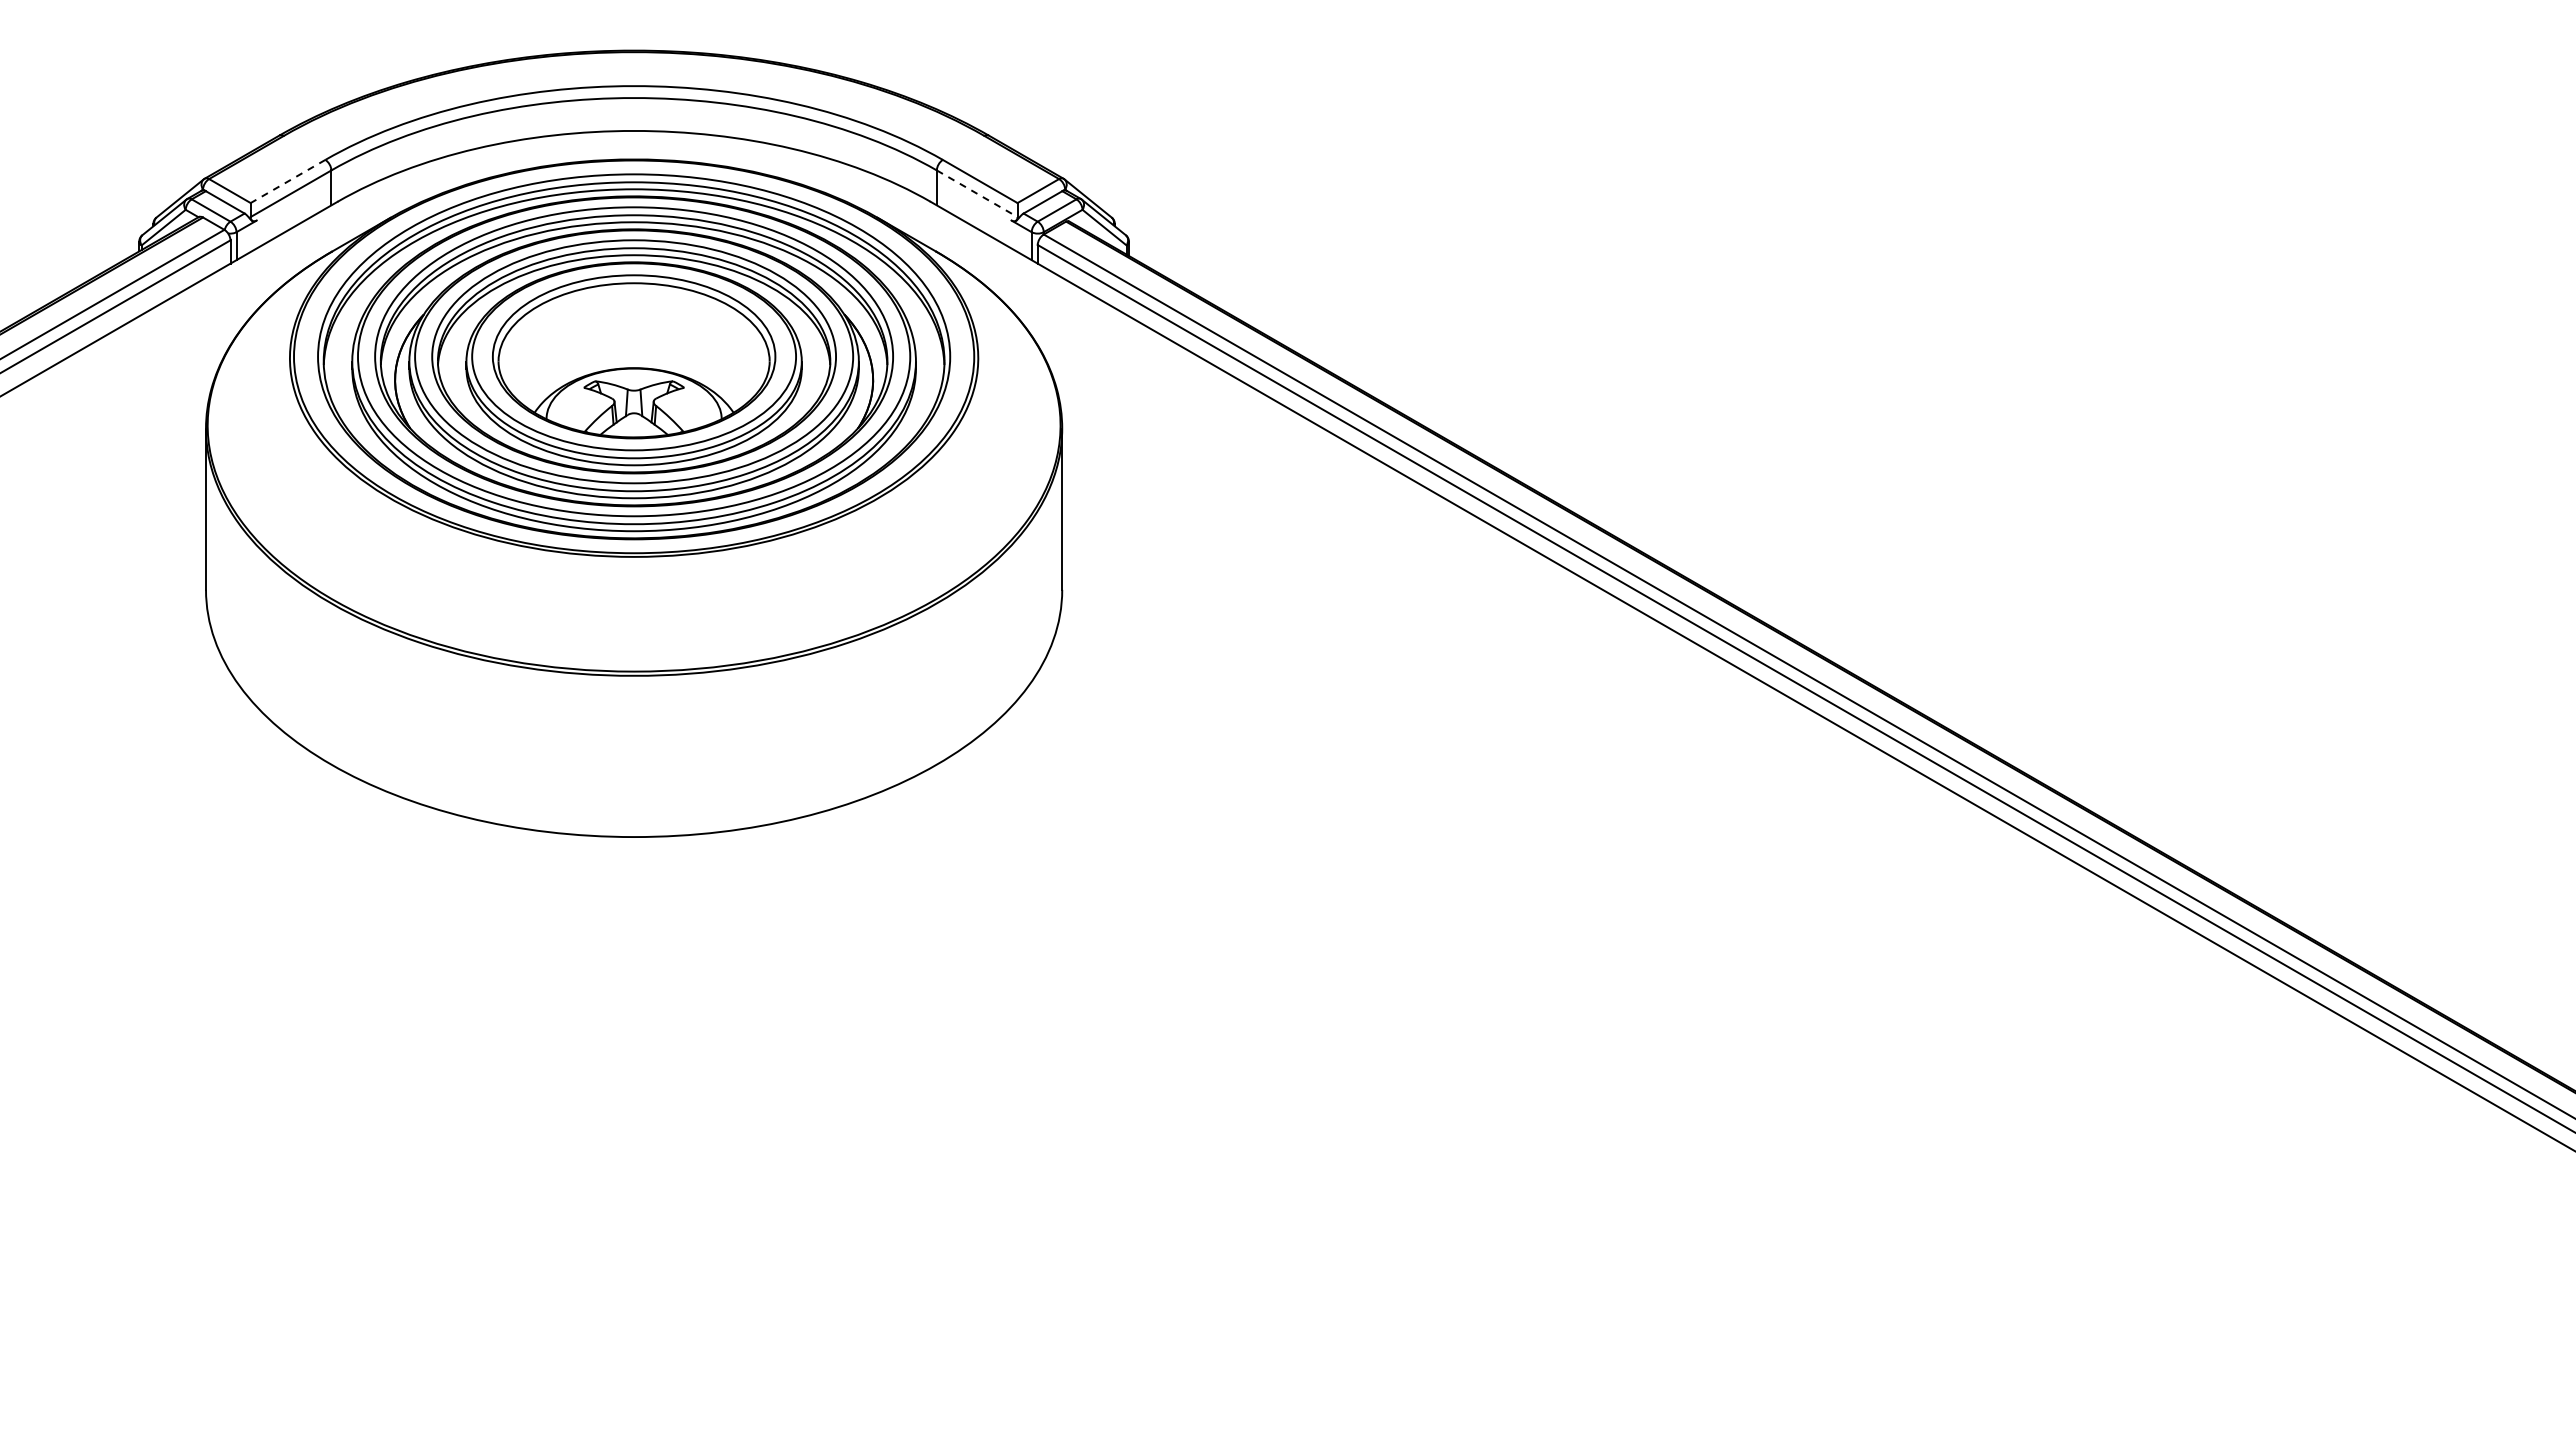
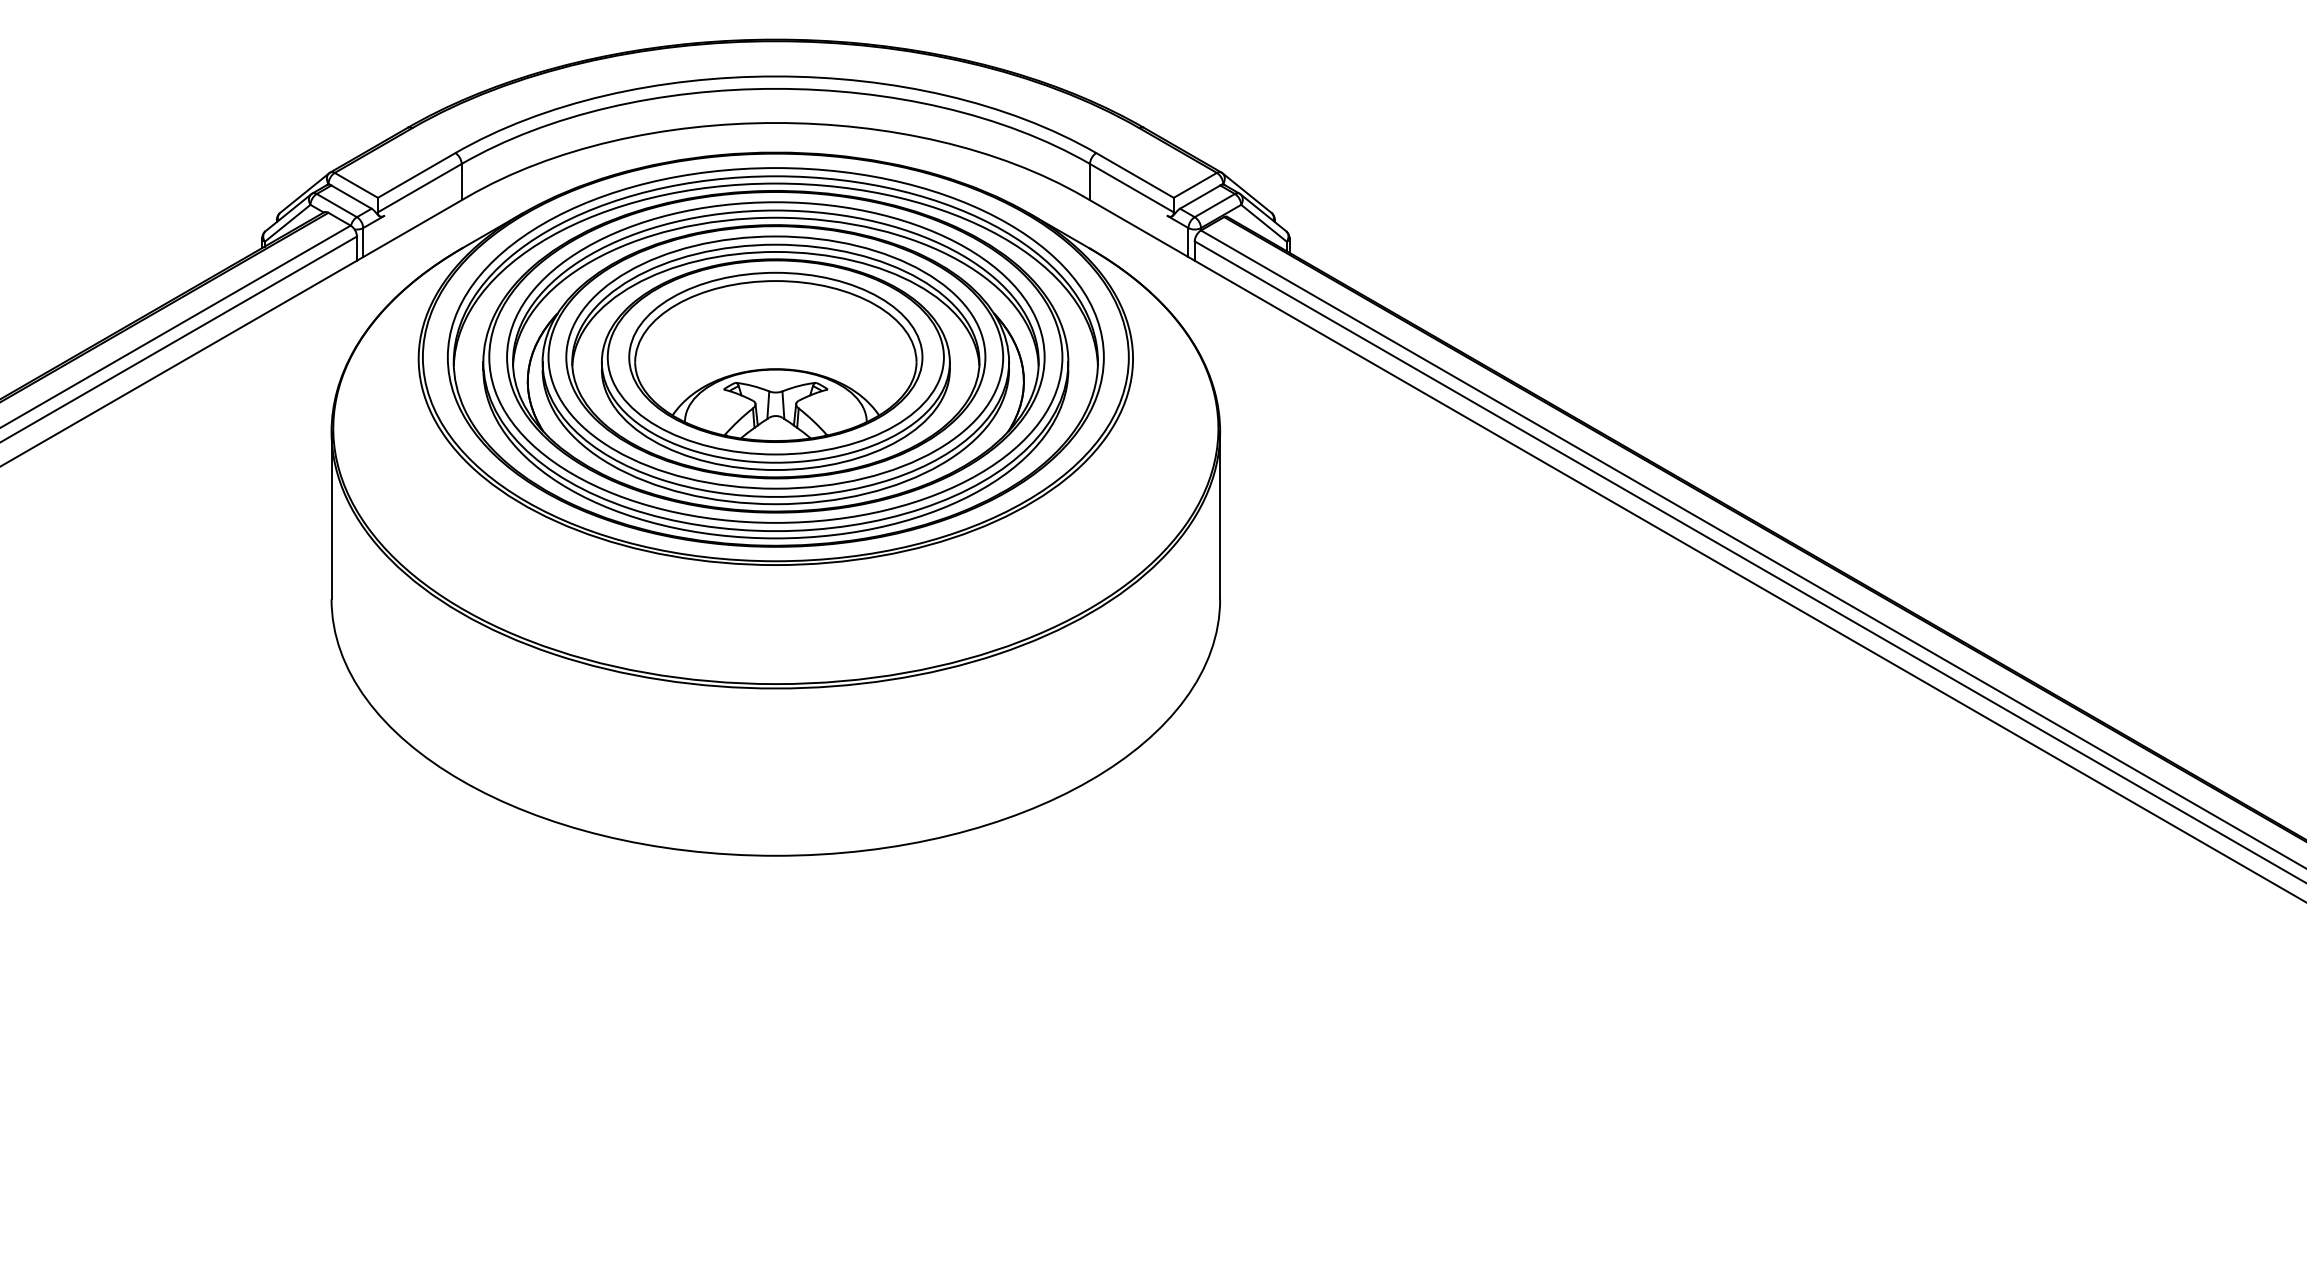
line: (287, 181) -> (416, 175), dashed -> solid
line: (977, 193) -> (1132, 187), dashed -> solid

